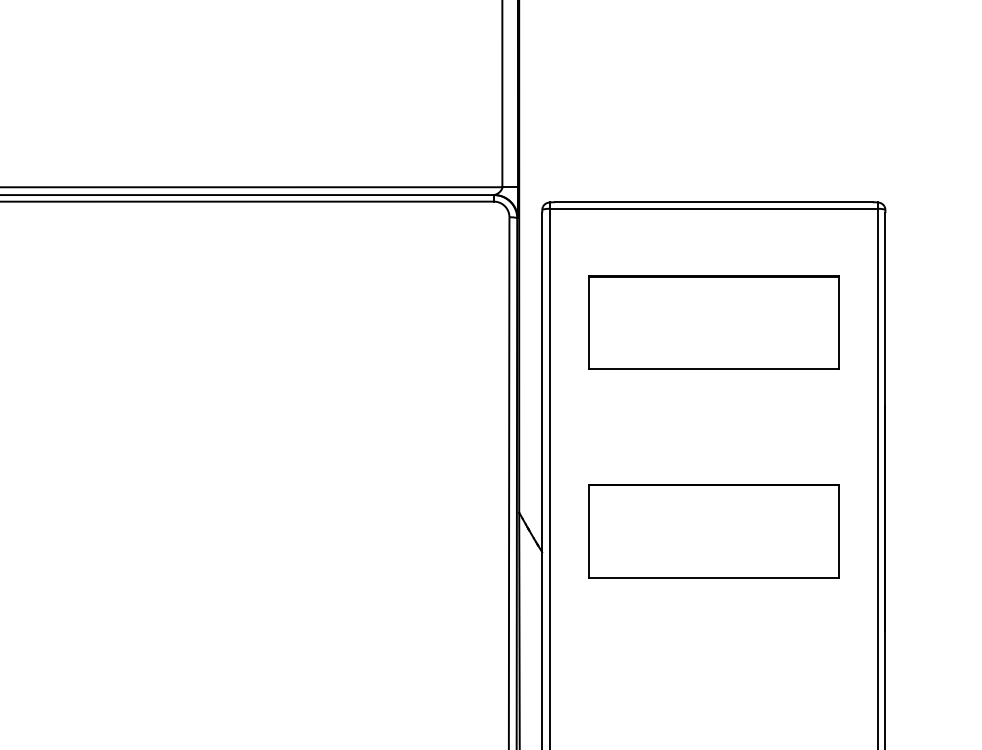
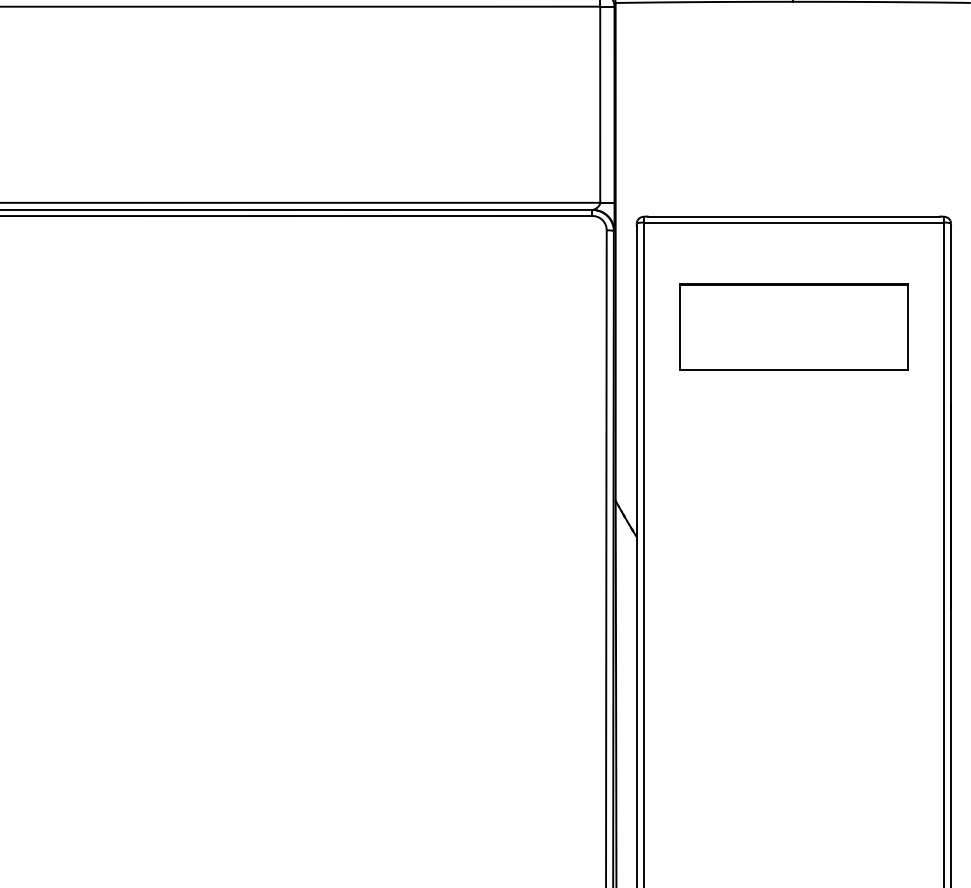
part: (713, 530) -> (793, 517), removed

